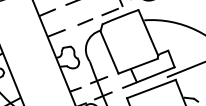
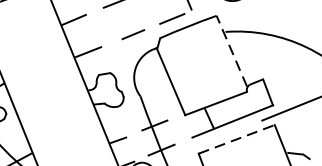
line: (148, 32) -> (232, 50), solid -> dashed
line: (151, 89) -> (236, 140), solid -> dashed

